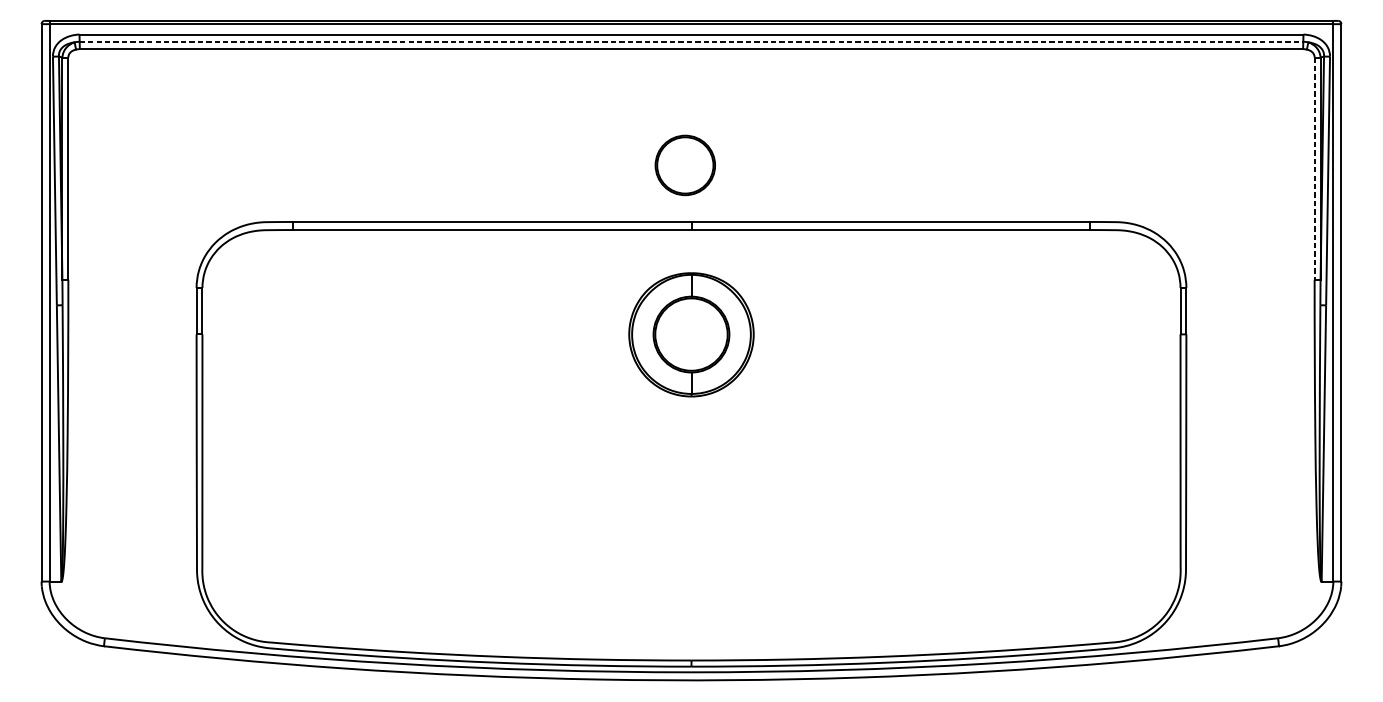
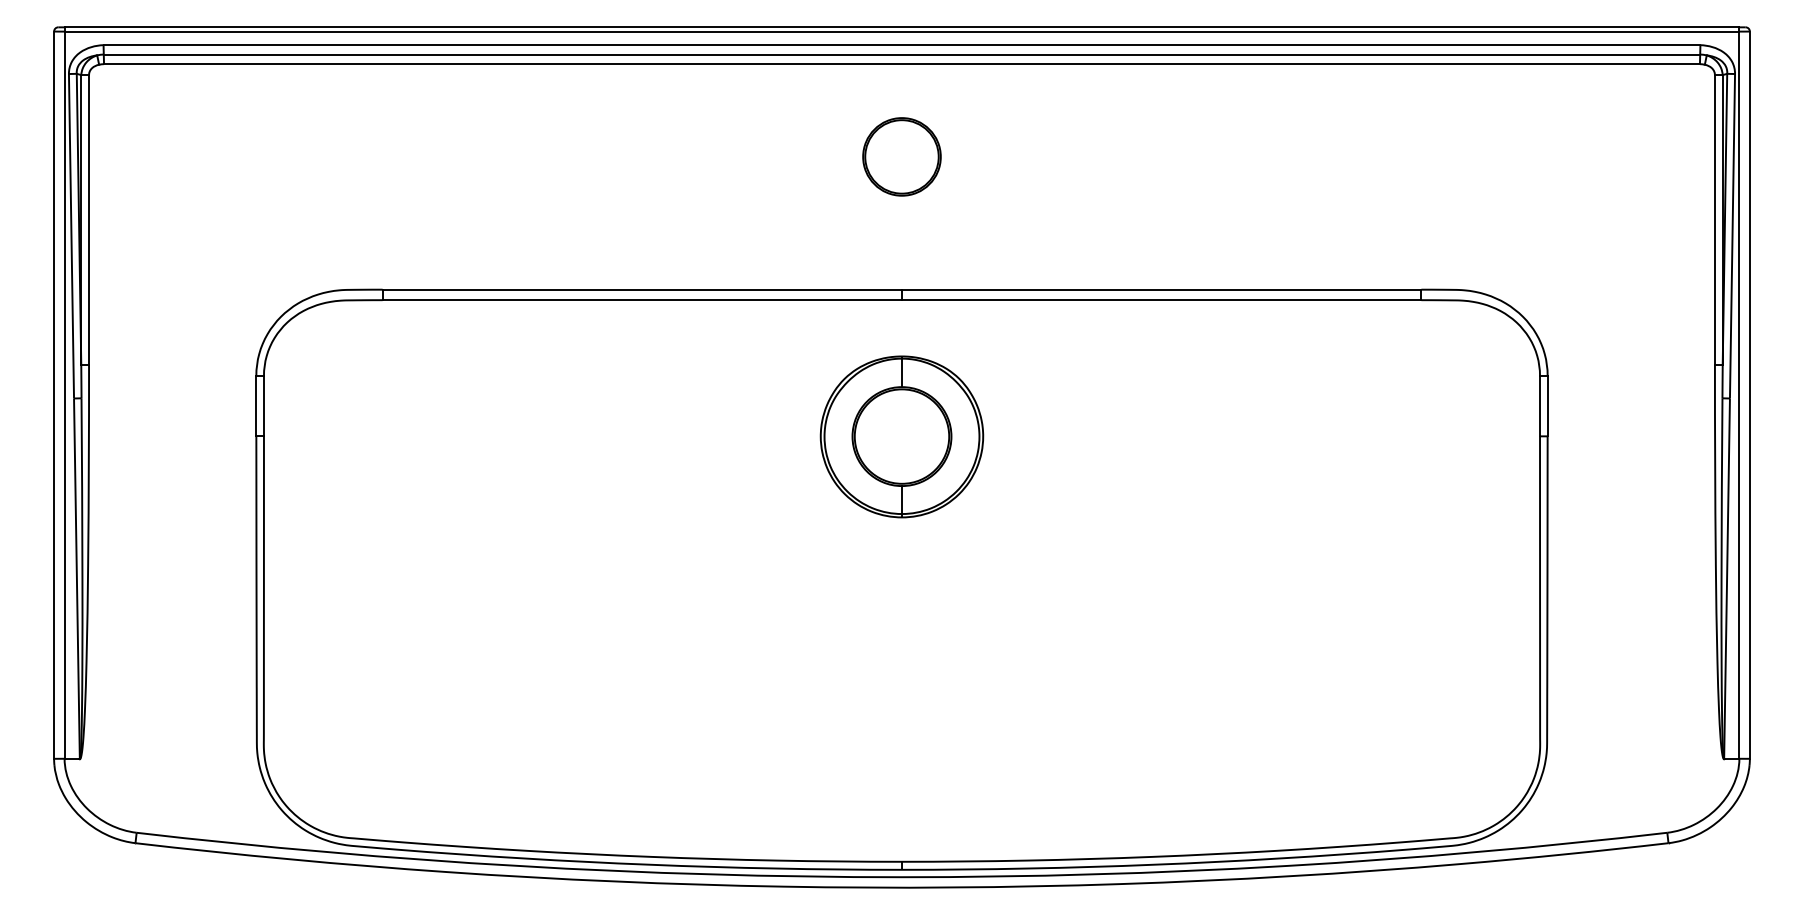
line: (691, 41) -> (902, 54), dashed -> solid
part: (684, 165) -> (901, 156), moved
line: (1314, 168) -> (1714, 220), dashed -> solid

